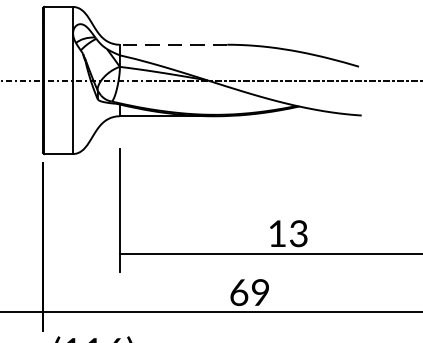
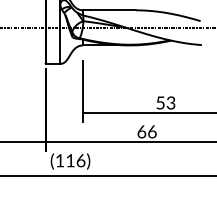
line: (173, 45) -> (109, 10), dashed -> solid
text: (277, 232) -> (160, 102), 13 -> 53
text: (260, 291) -> (152, 131), 69 -> 66

